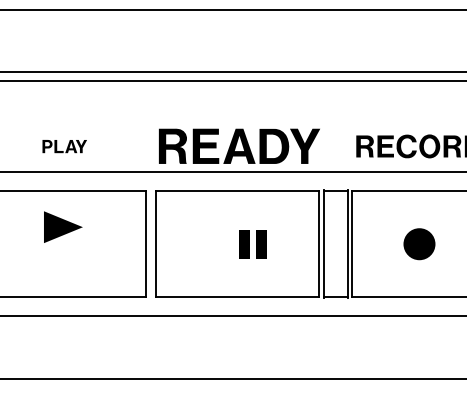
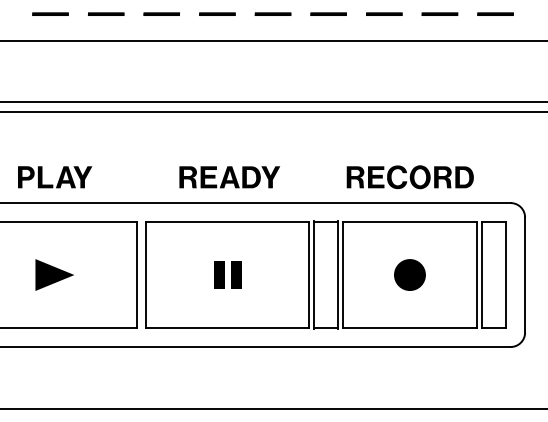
part: (65, 146) -> (55, 177), size x1.67
part: (239, 146) -> (229, 177), size x0.62
part: (63, 226) -> (54, 274), moved
part: (253, 243) -> (227, 274), moved

